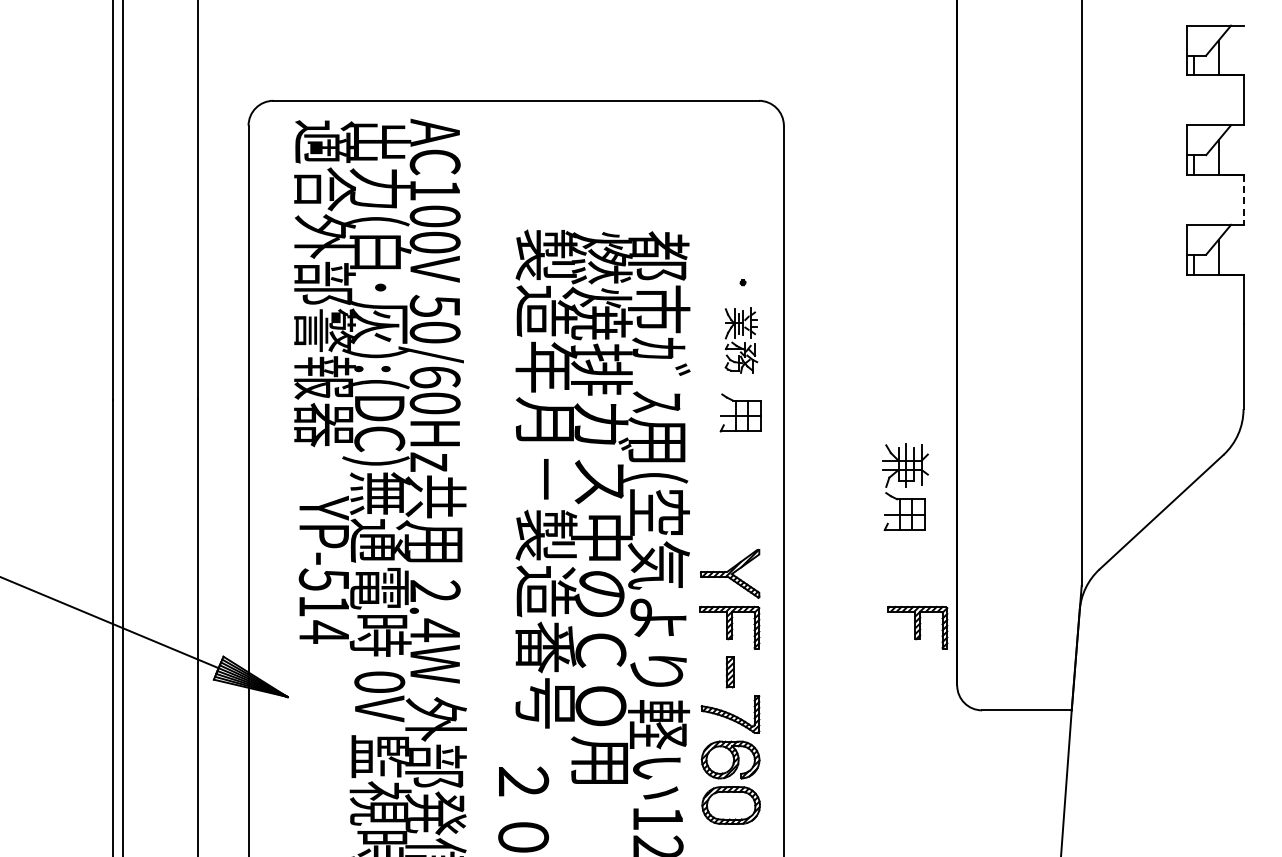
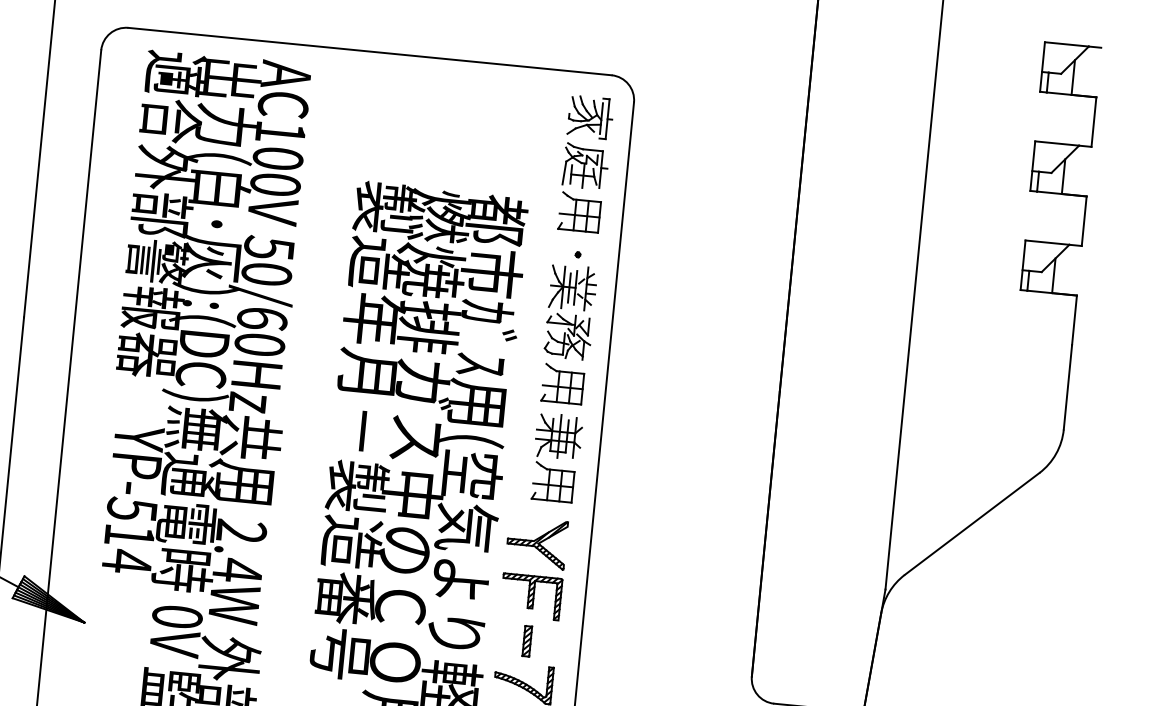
part: (741, 191) -> (585, 163), added
line: (1243, 199) -> (1084, 220), dashed -> solid
part: (741, 340) -> (570, 312), size x1.43
part: (905, 486) -> (556, 457), moved
part: (917, 627) -> (718, 614), removed

